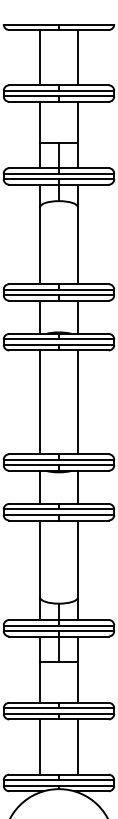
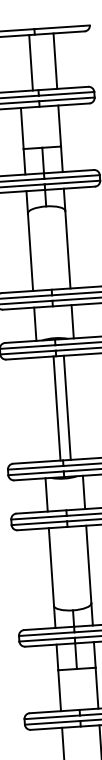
line: (40, 57) -> (31, 62), moved
line: (40, 402) -> (57, 408), moved
line: (77, 402) -> (67, 407), moved

